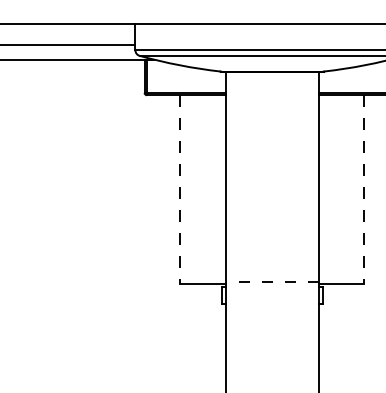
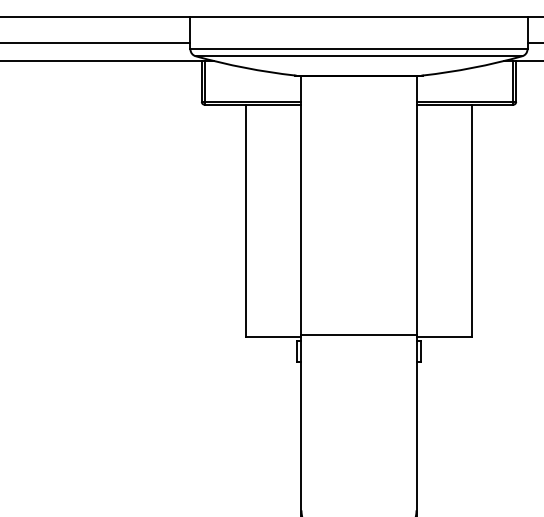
line: (180, 190) -> (245, 221), dashed -> solid
line: (364, 190) -> (472, 221), dashed -> solid
line: (272, 282) -> (359, 335), dashed -> solid

